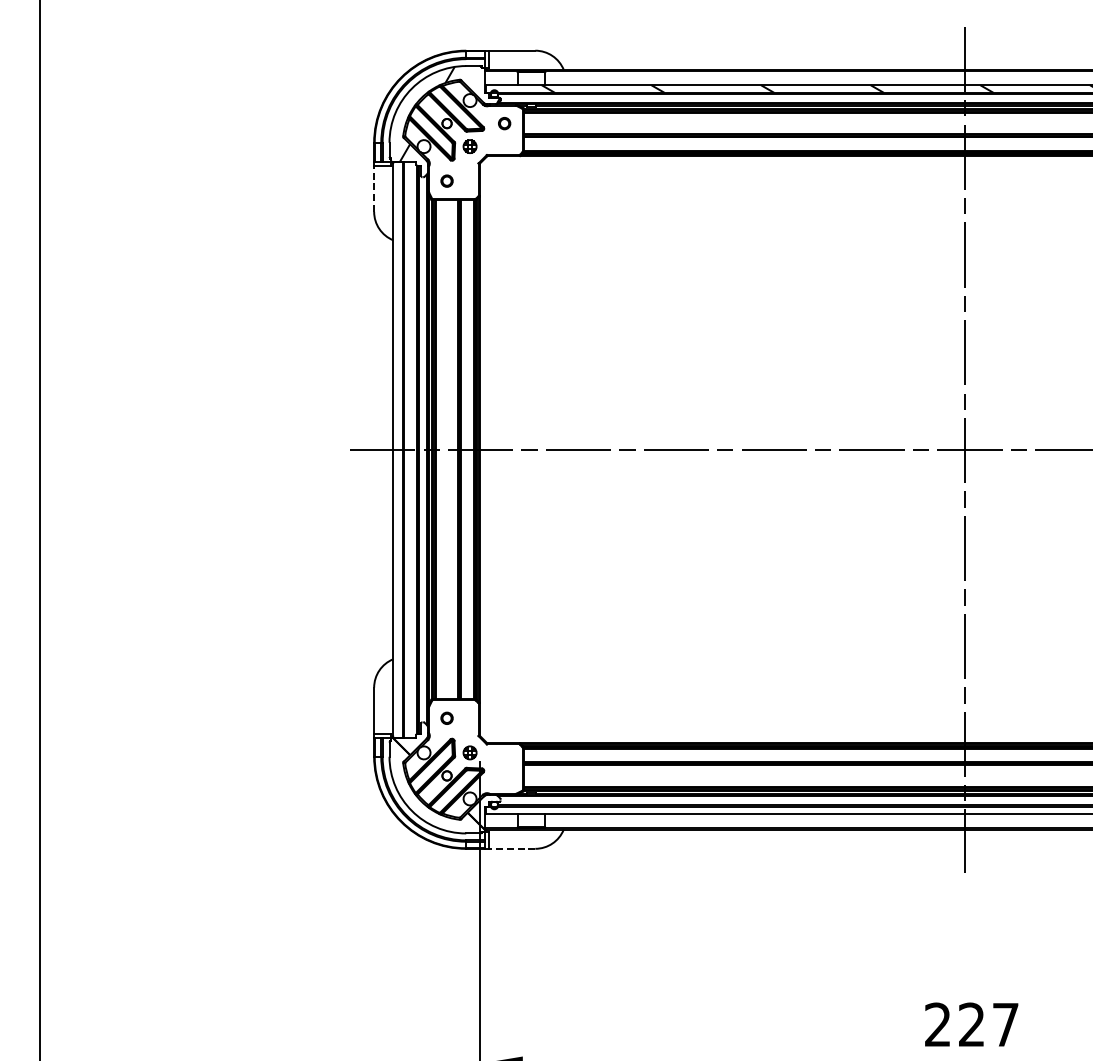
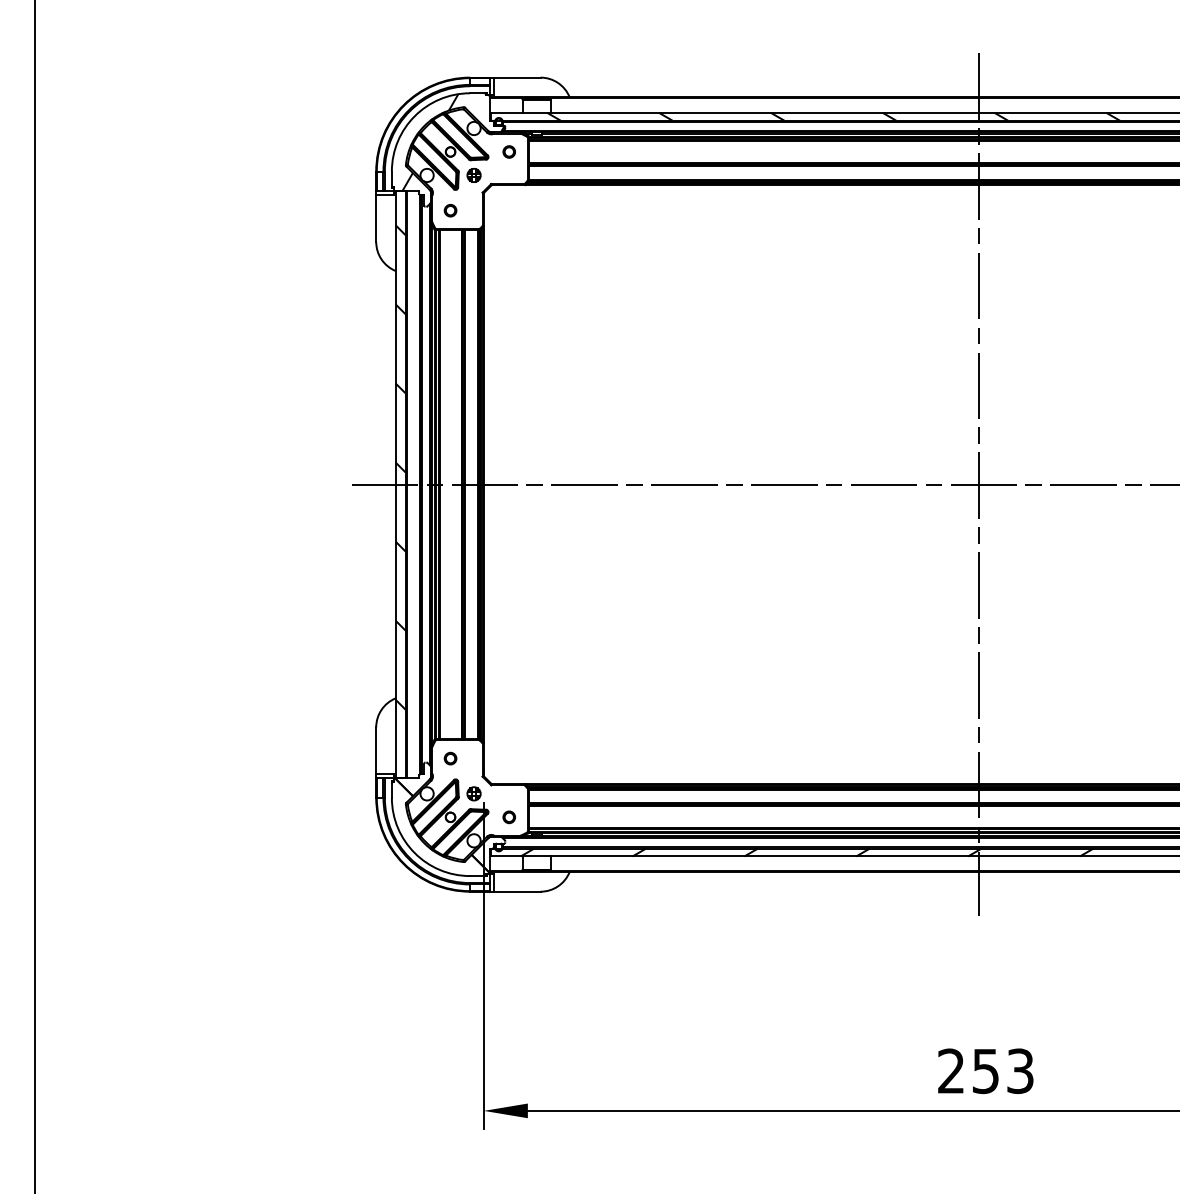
line: (374, 188) -> (376, 218), dashed -> solid
hatch: (397, 432) -> (400, 467), added
part: (503, 776) -> (508, 817), added
hatch: (796, 810) -> (806, 852), added
line: (511, 848) -> (516, 891), dashed -> solid
text: (988, 1025) -> (1002, 1071), 227 -> 253

